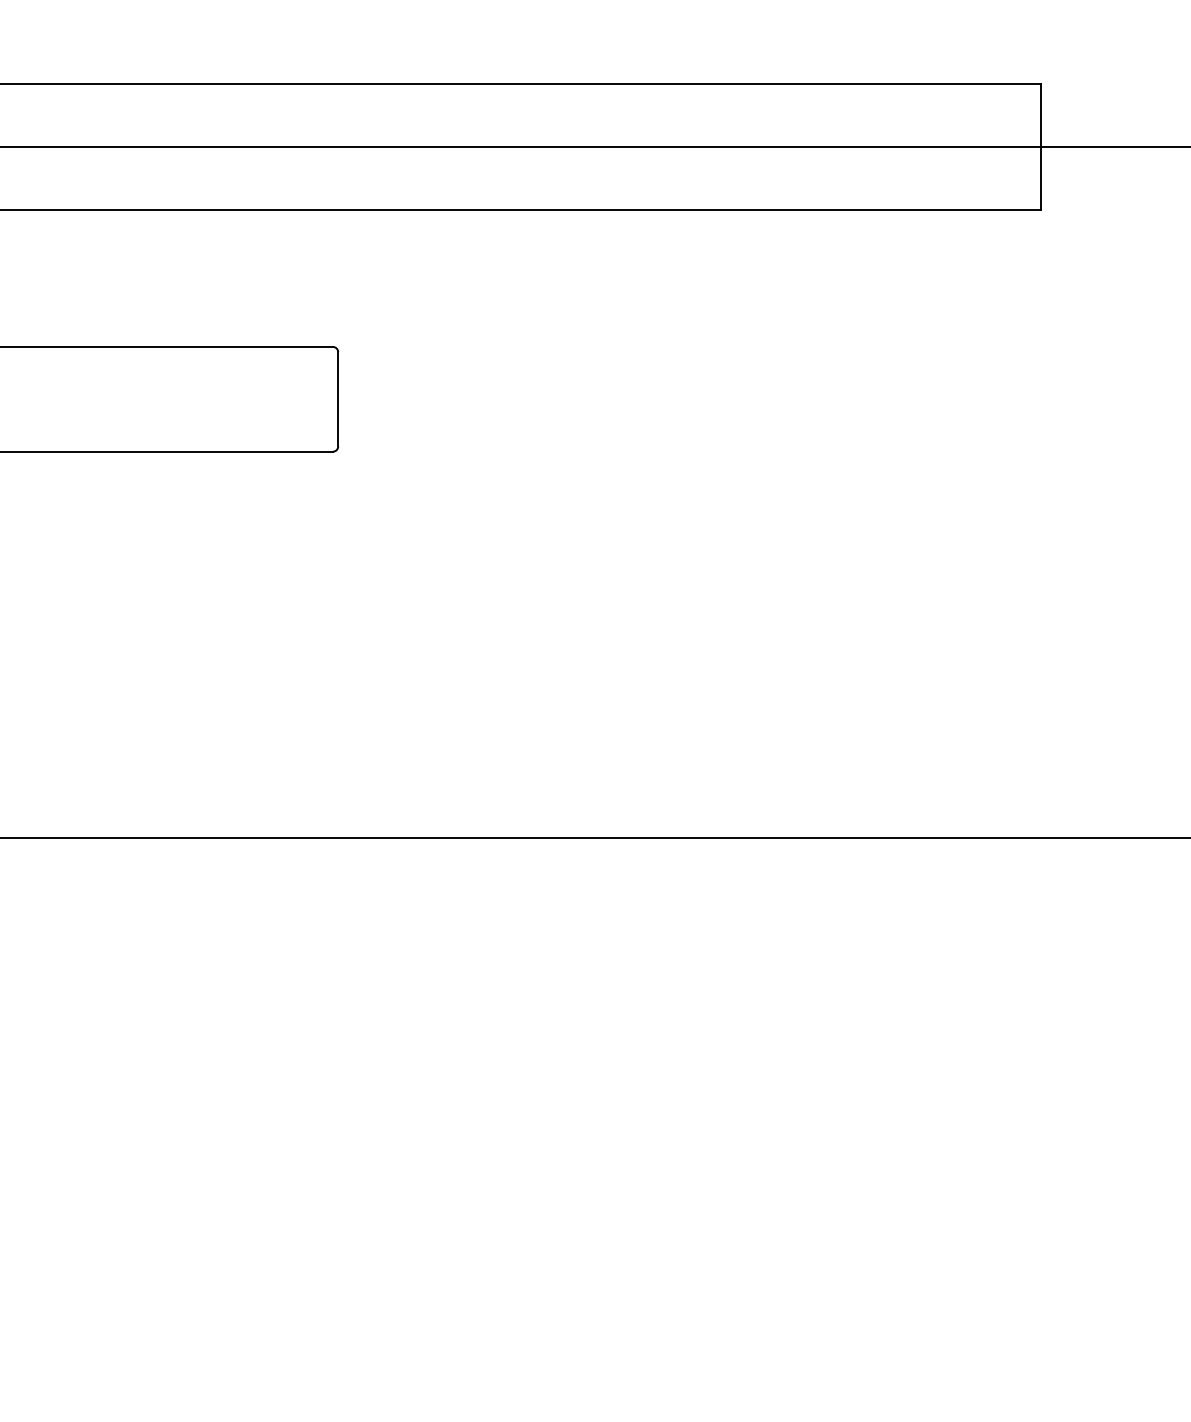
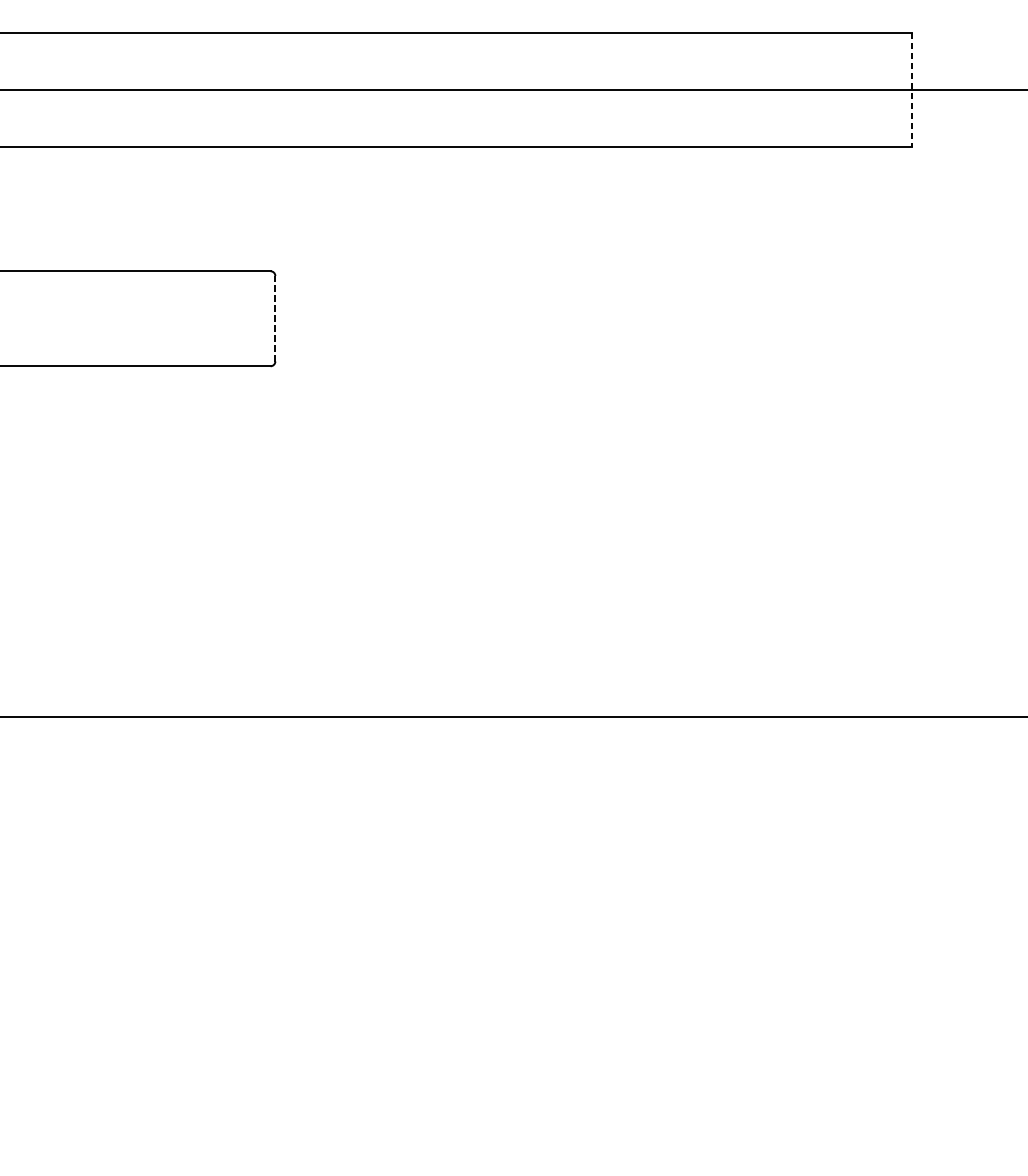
line: (1040, 147) -> (912, 90), solid -> dashed
line: (338, 398) -> (275, 318), solid -> dashed

